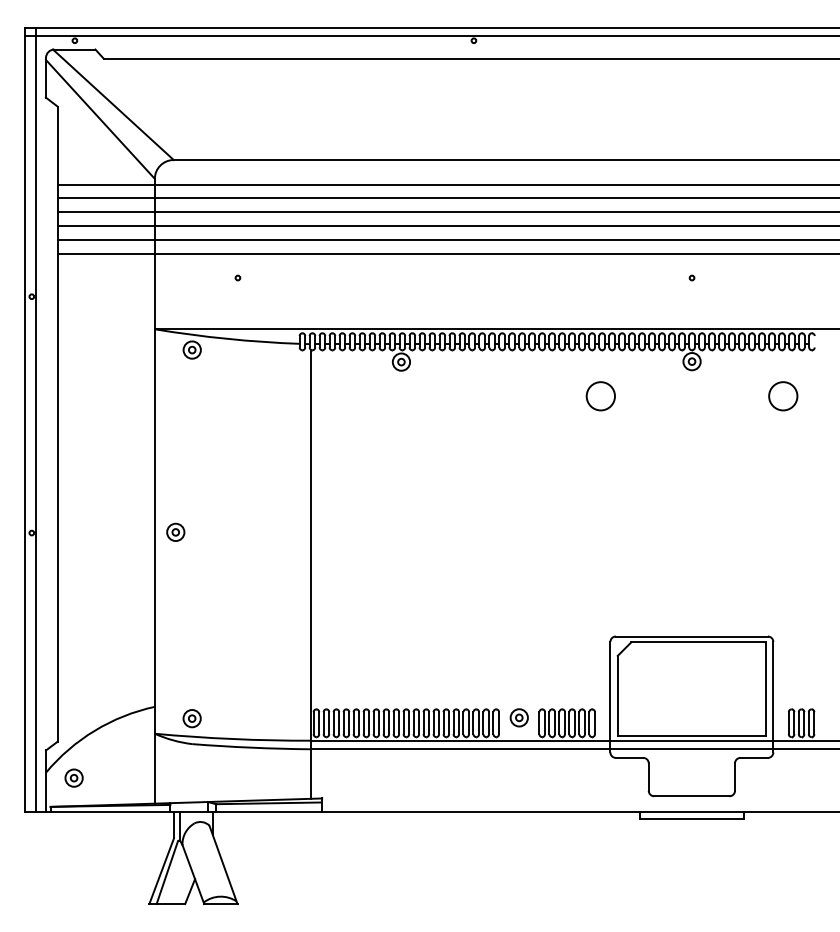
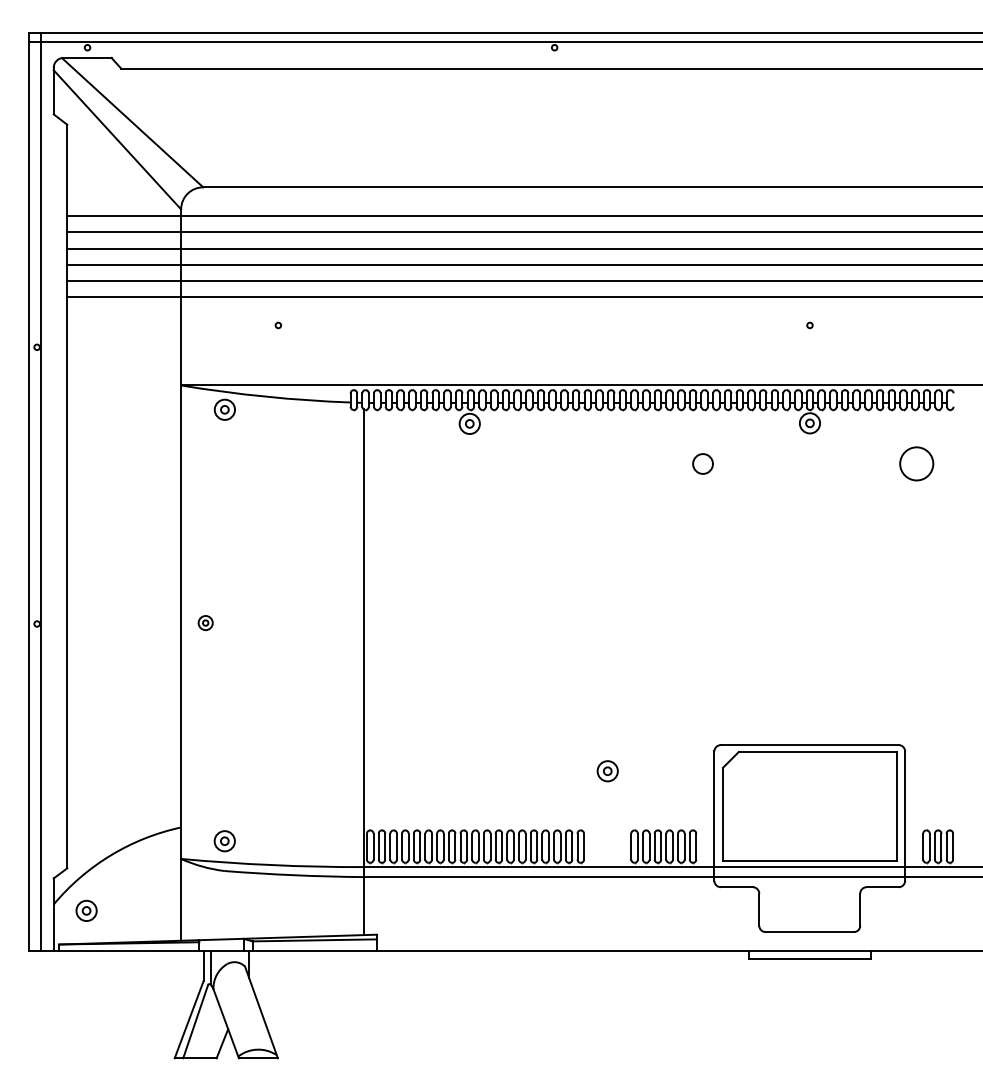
circle: (600, 396) -> (702, 464), size x0.6
part: (175, 531) -> (205, 622), size x0.7
part: (518, 717) -> (606, 770), moved

